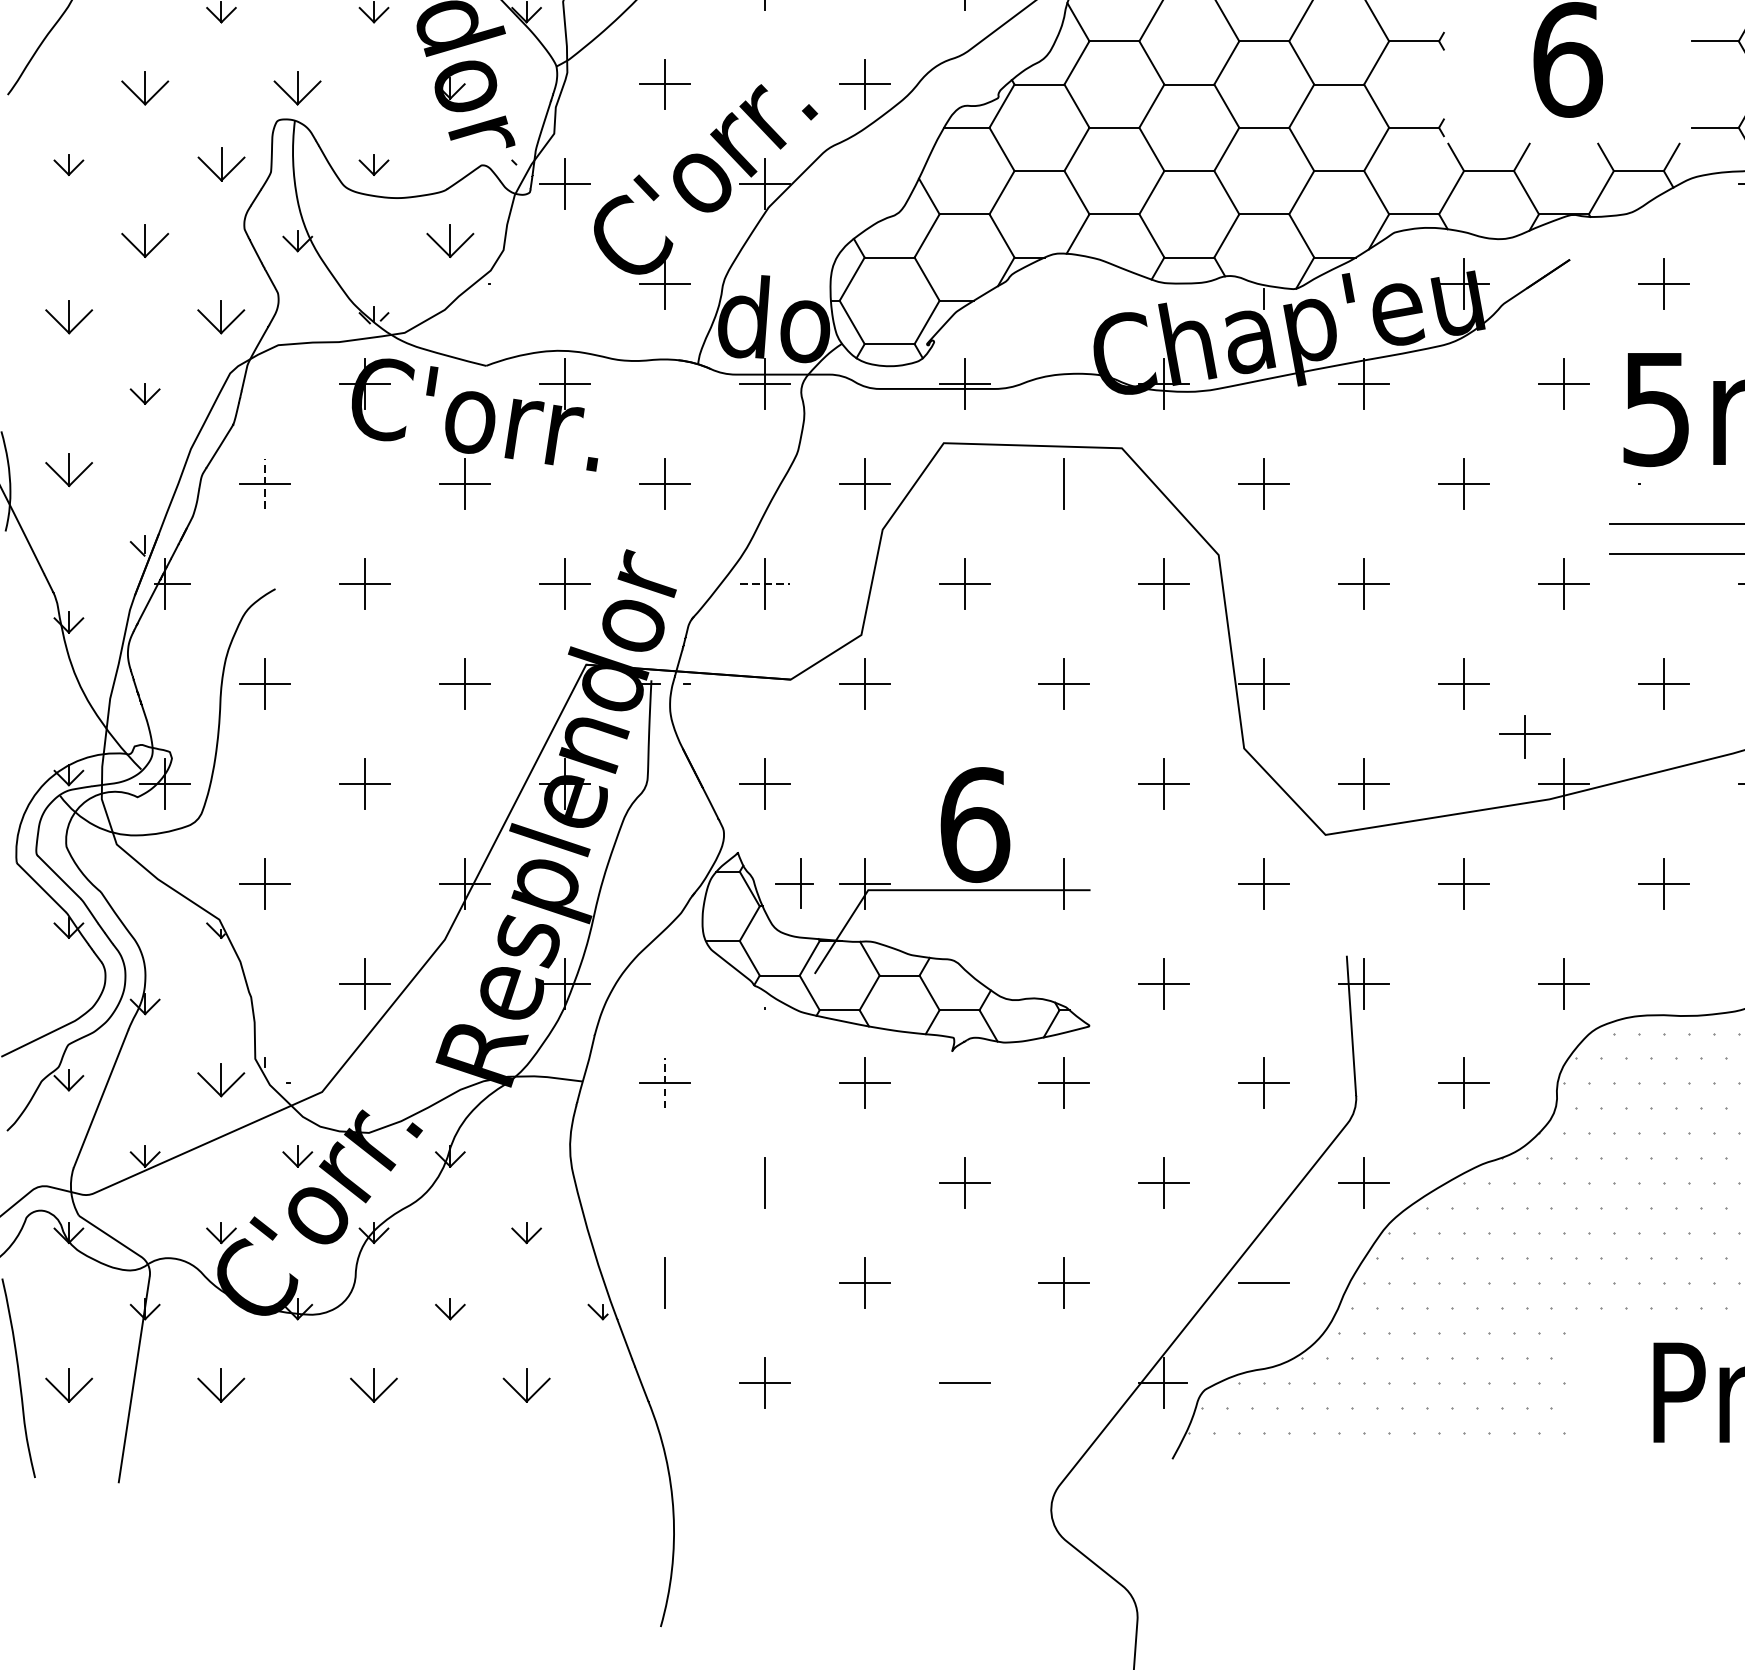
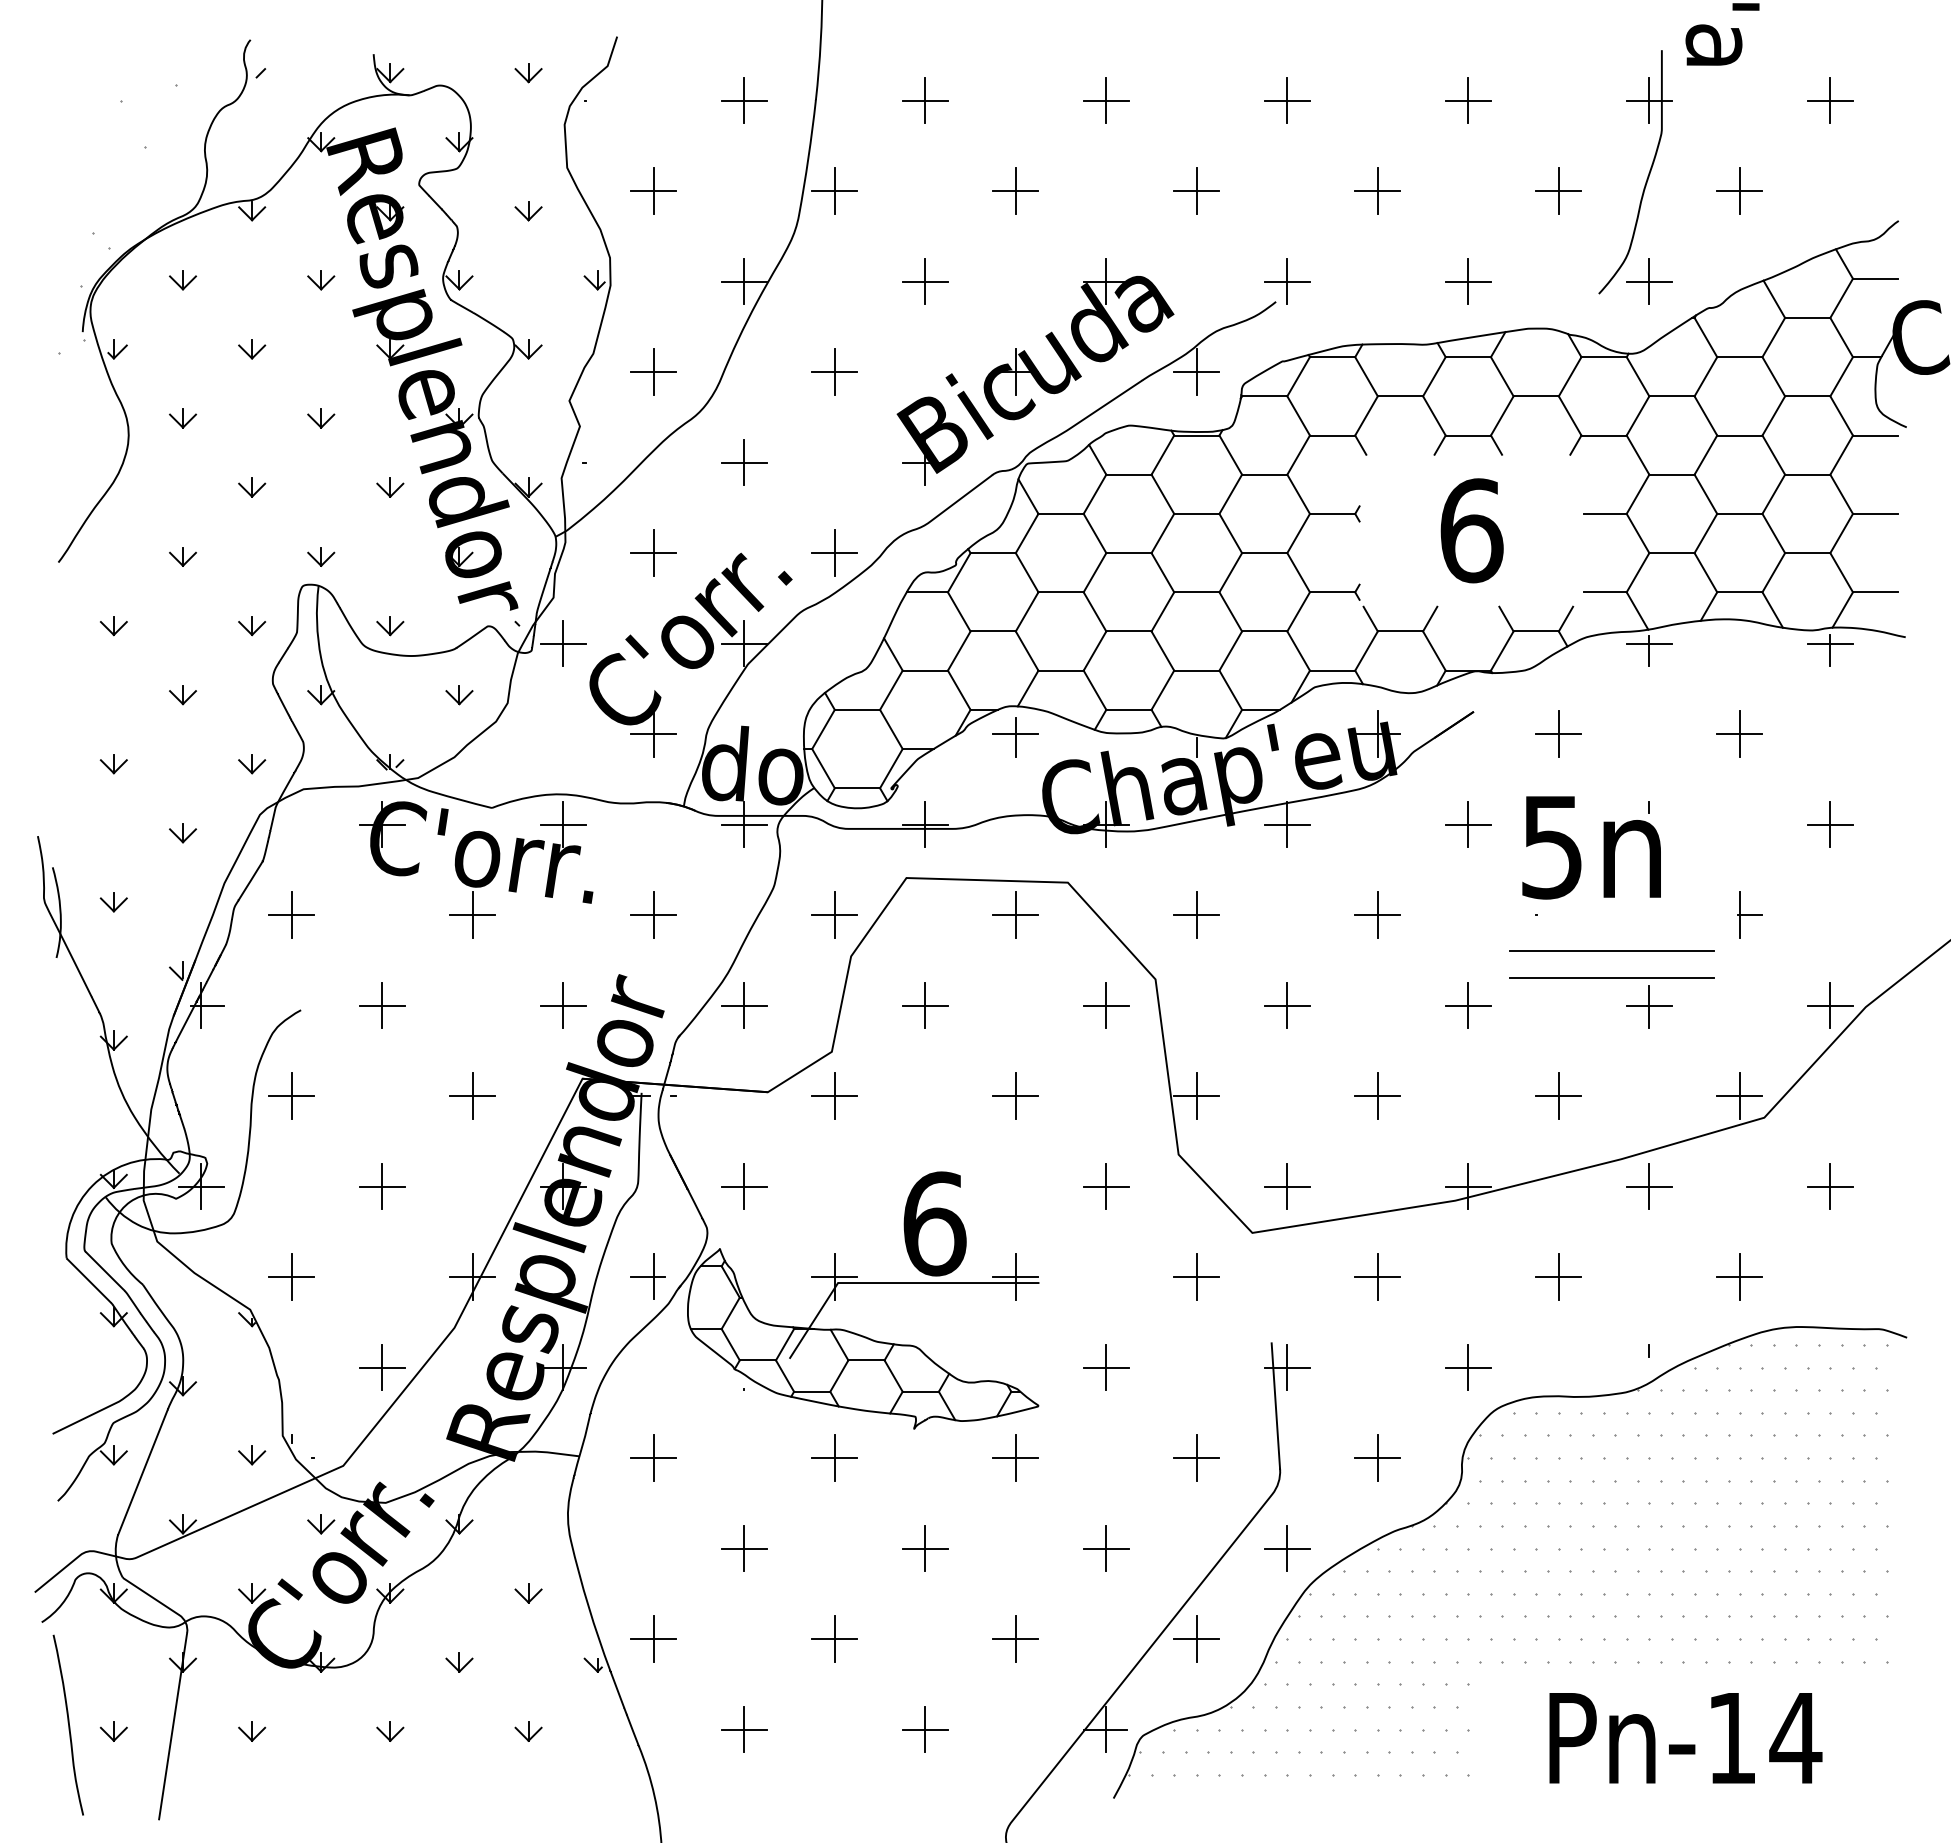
part: (144, 88) -> (182, 556), size x0.62
part: (298, 88) -> (321, 556), size x0.62
part: (220, 165) -> (251, 626), size x0.62
part: (144, 241) -> (182, 695), size x0.62
part: (450, 241) -> (459, 695), size x0.62
part: (68, 317) -> (113, 764), size x0.62
part: (221, 317) -> (252, 764), size x0.62
part: (68, 470) -> (113, 902), size x0.62
line: (264, 484) -> (291, 915), dashed -> solid
line: (1064, 484) -> (1015, 915), added
line: (764, 583) -> (744, 1005), dashed -> solid
part: (1524, 737) -> (1015, 737), moved
part: (793, 883) -> (647, 1276), moved
line: (1064, 884) -> (1015, 1277), added
part: (221, 1080) -> (252, 1455), size x0.62
line: (664, 1083) -> (653, 1458), dashed -> solid
line: (763, 1183) -> (743, 1548), added
line: (1263, 1282) -> (1196, 1638), added
line: (664, 1283) -> (653, 1639), added
line: (964, 1383) -> (925, 1729), added
part: (68, 1385) -> (113, 1731), size x0.62
part: (221, 1385) -> (252, 1731), size x0.62
part: (374, 1385) -> (390, 1731), size x0.62
part: (526, 1385) -> (528, 1731), size x0.62

